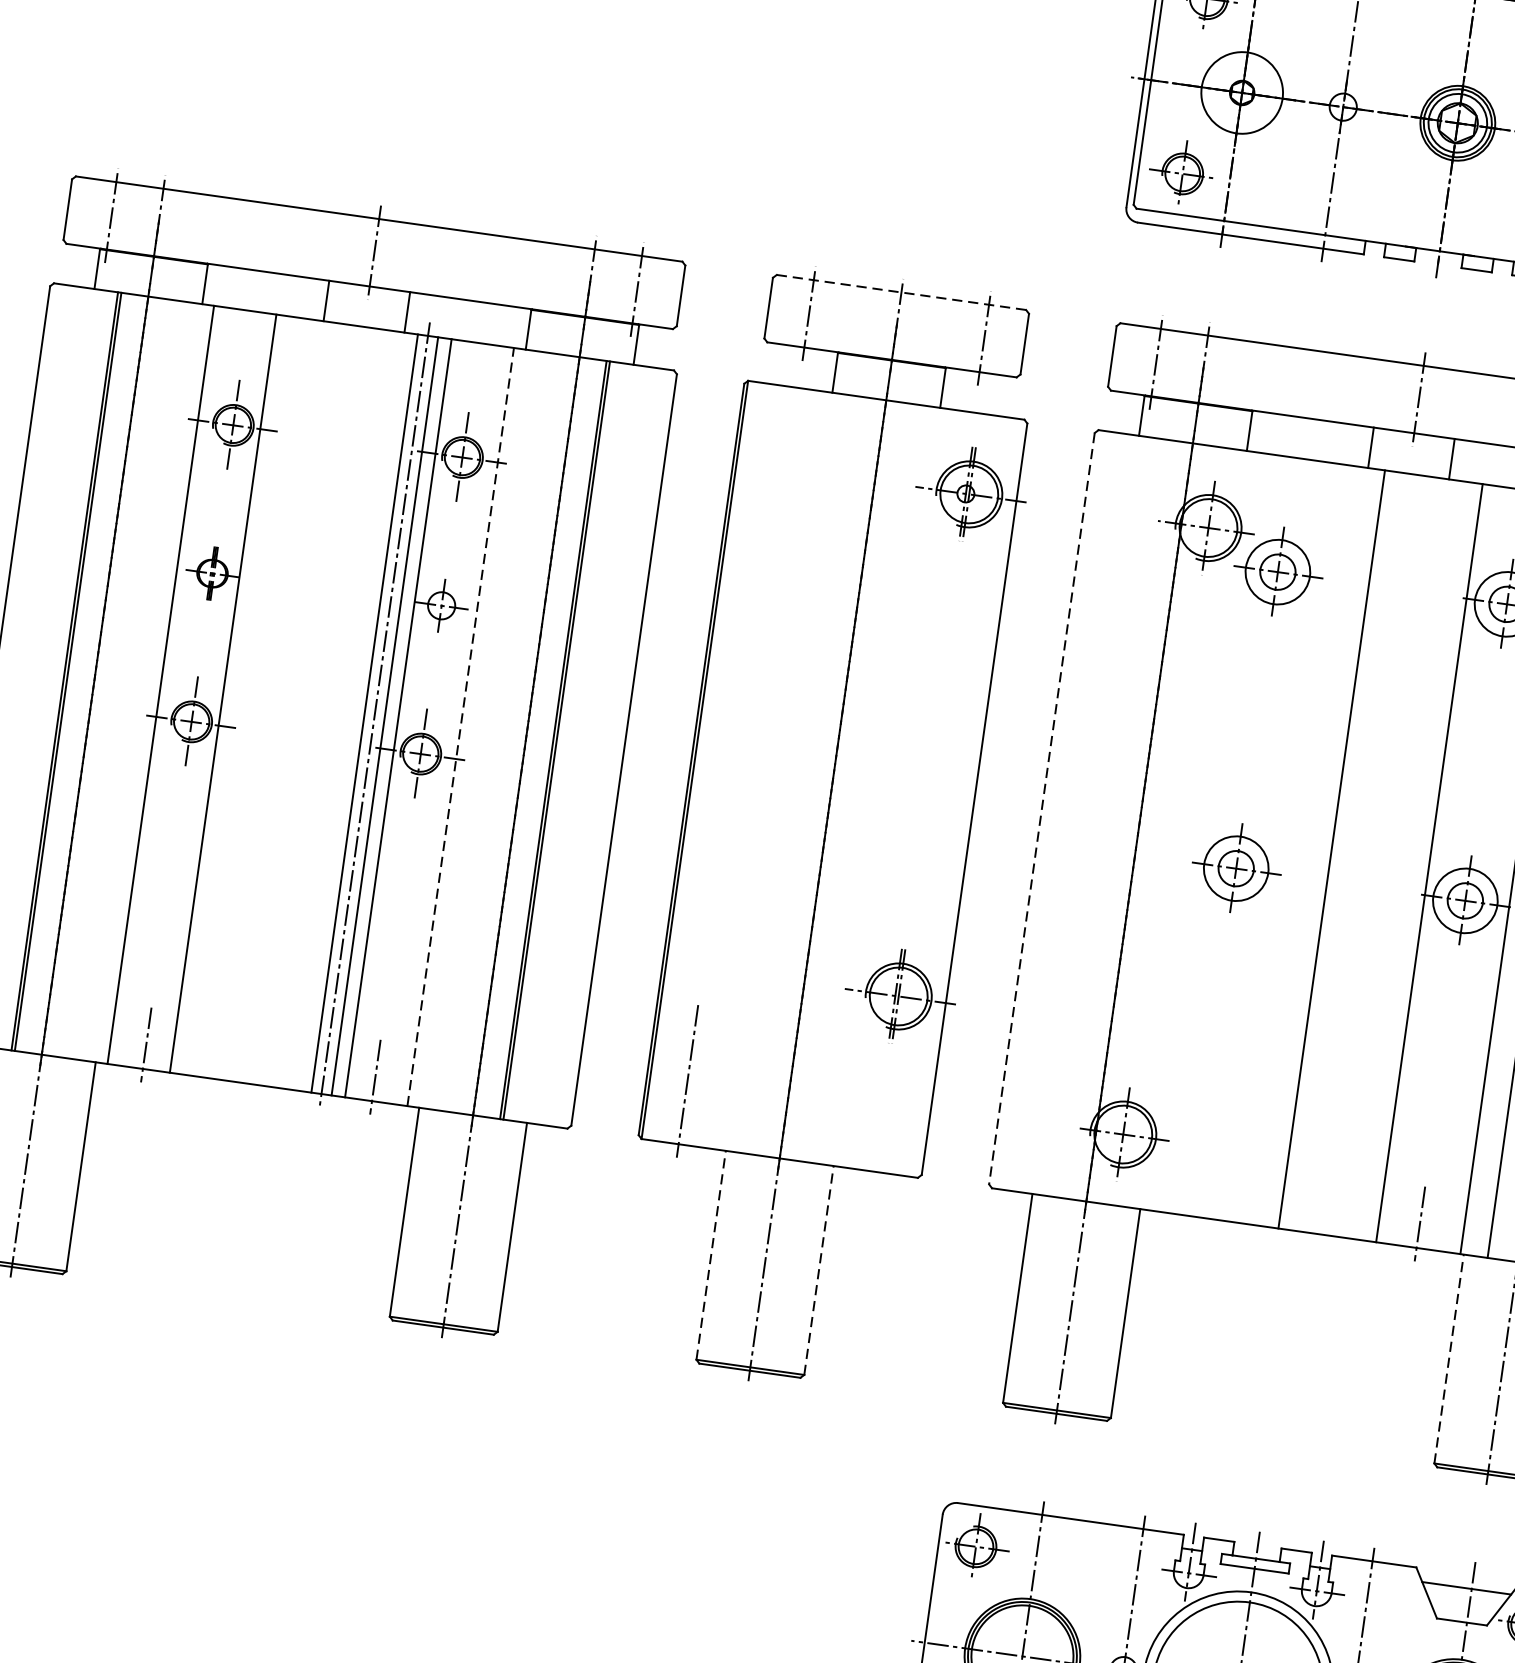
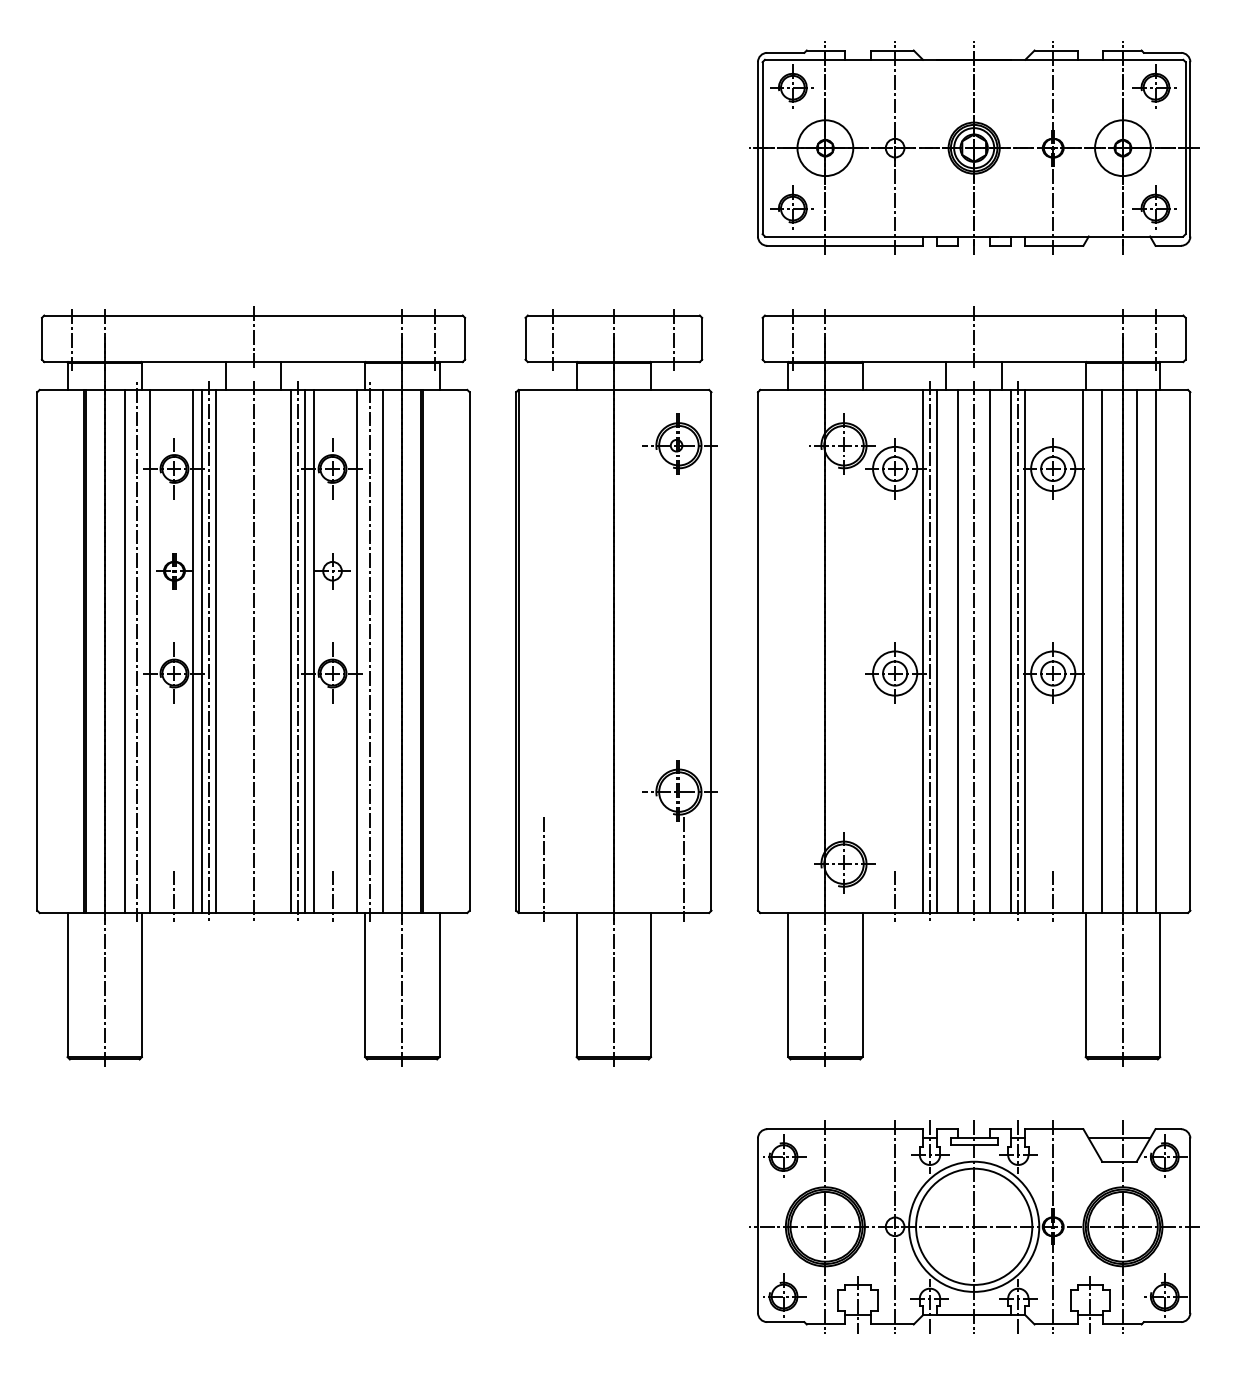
line: (902, 292) -> (614, 315), dashed -> solid
line: (123, 679) -> (124, 651), added
line: (142, 682) -> (137, 651), added
line: (236, 695) -> (202, 651), added
line: (246, 697) -> (209, 651), added
line: (257, 698) -> (216, 651), added
line: (310, 706) -> (253, 651), added
line: (460, 726) -> (356, 651), dashed -> solid
line: (478, 729) -> (369, 651), added
line: (497, 732) -> (382, 651), added
line: (1041, 808) -> (757, 651), dashed -> solid
line: (1281, 842) -> (923, 651), added
line: (1292, 843) -> (930, 651), added
line: (1300, 845) -> (936, 651), added
line: (1355, 852) -> (974, 651), added
line: (1378, 856) -> (990, 651), added
line: (1409, 860) -> (1011, 651), added
line: (1419, 861) -> (1018, 651), added
line: (889, 1109) -> (683, 869), added
line: (1191, 1191) -> (895, 896), added
line: (711, 1254) -> (576, 984), dashed -> solid
line: (819, 1269) -> (651, 984), dashed -> solid
line: (1448, 1358) -> (1085, 984), dashed -> solid

